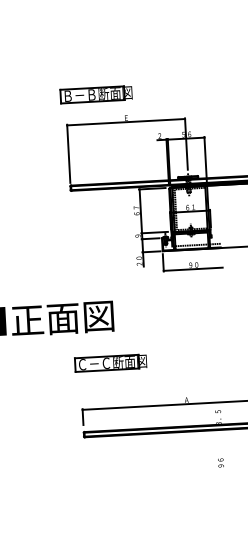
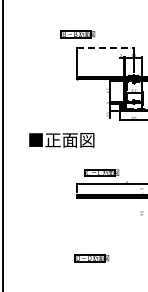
part: (95, 95) -> (77, 34), moved
line: (126, 122) -> (105, 48), solid -> dashed
part: (110, 362) -> (101, 172), moved

